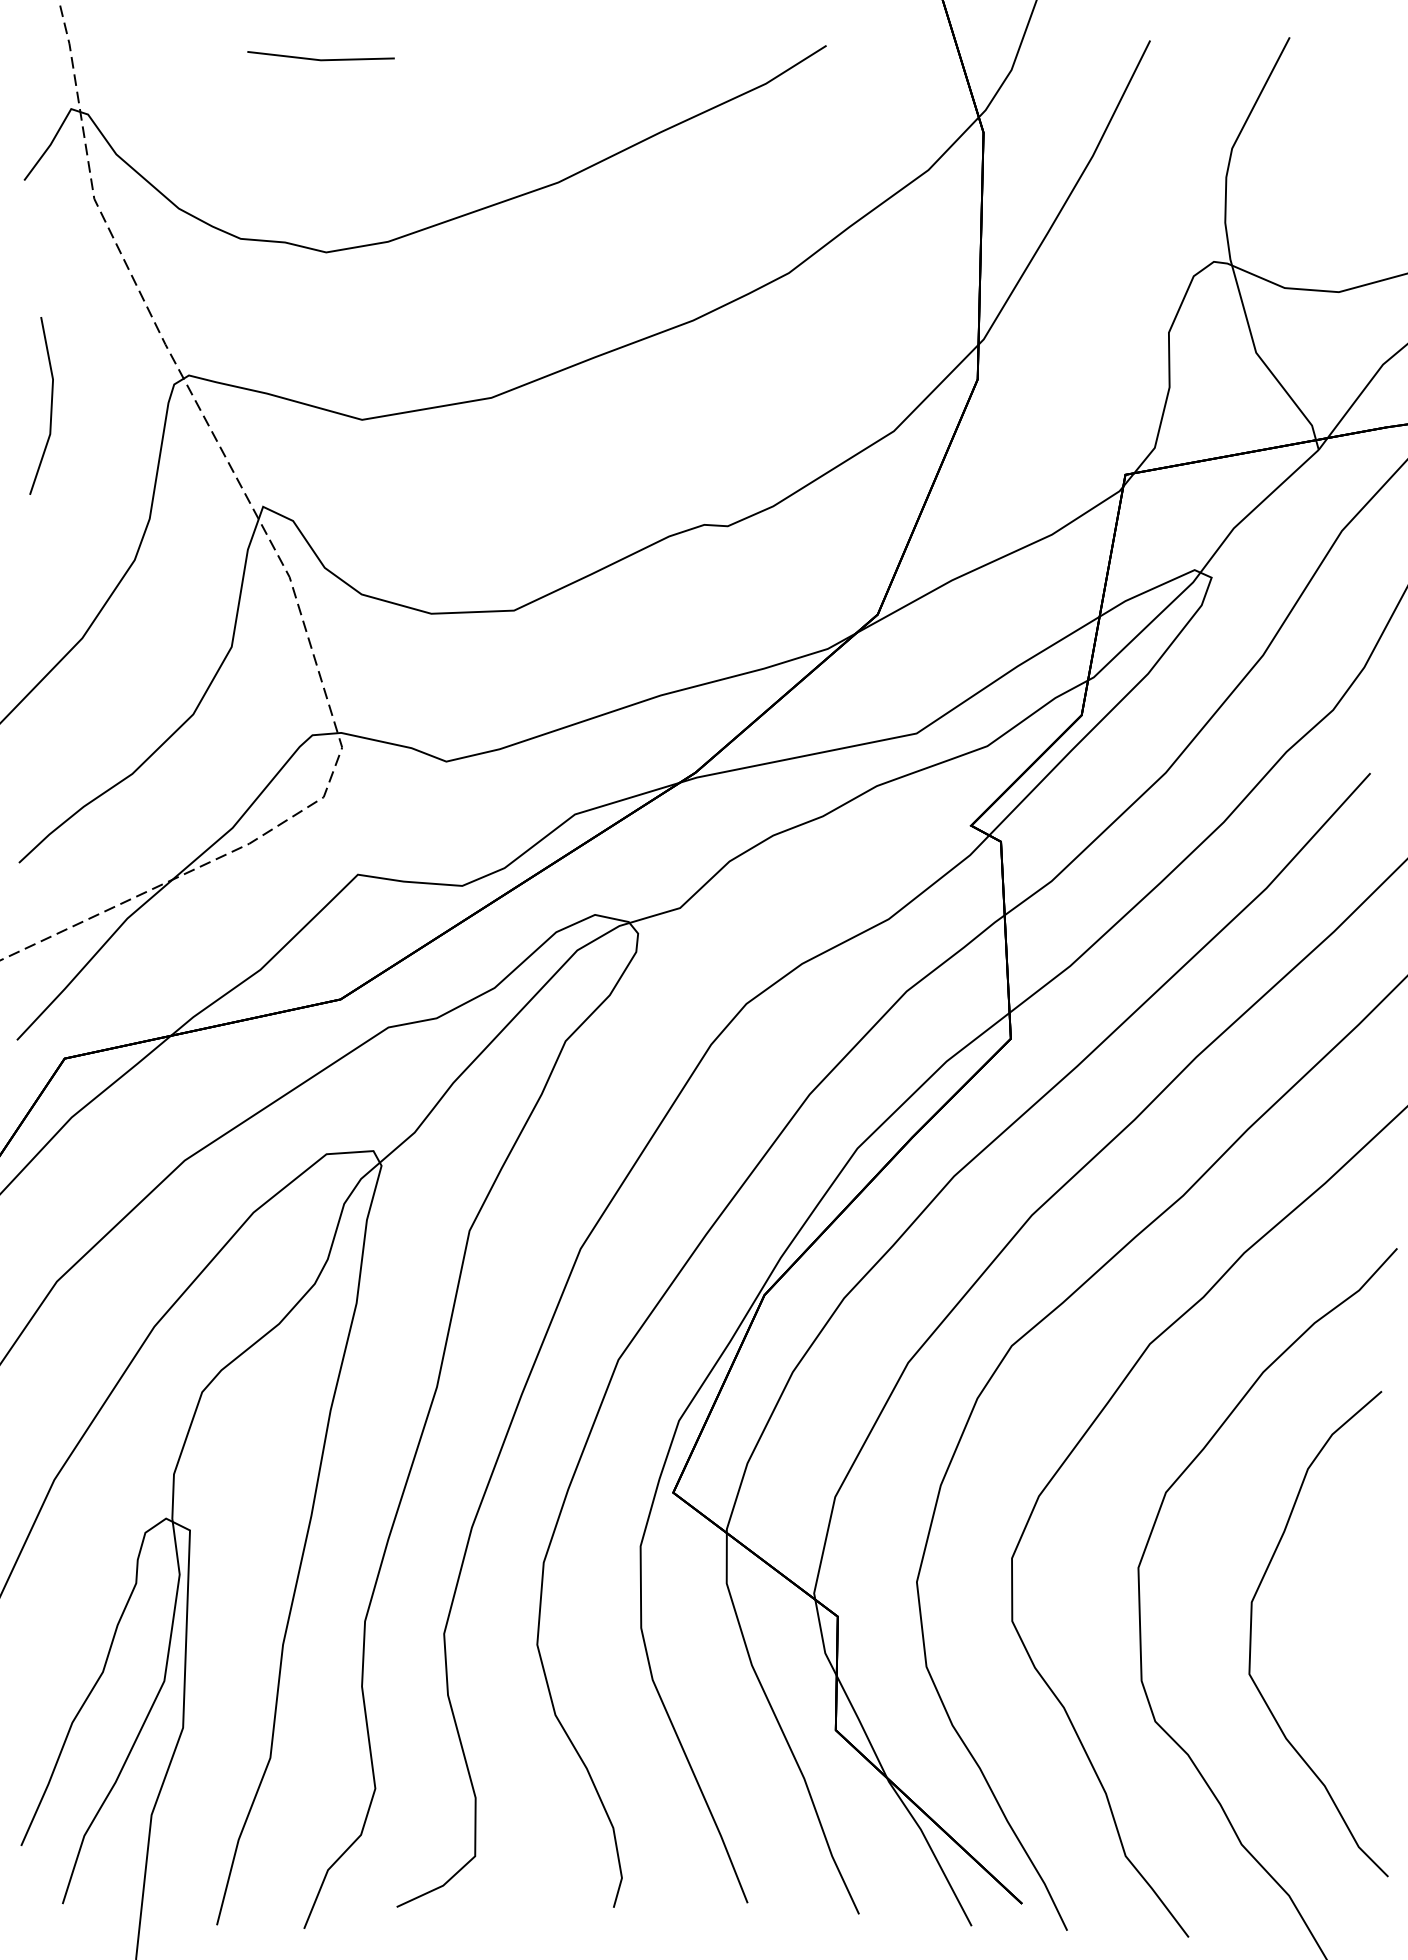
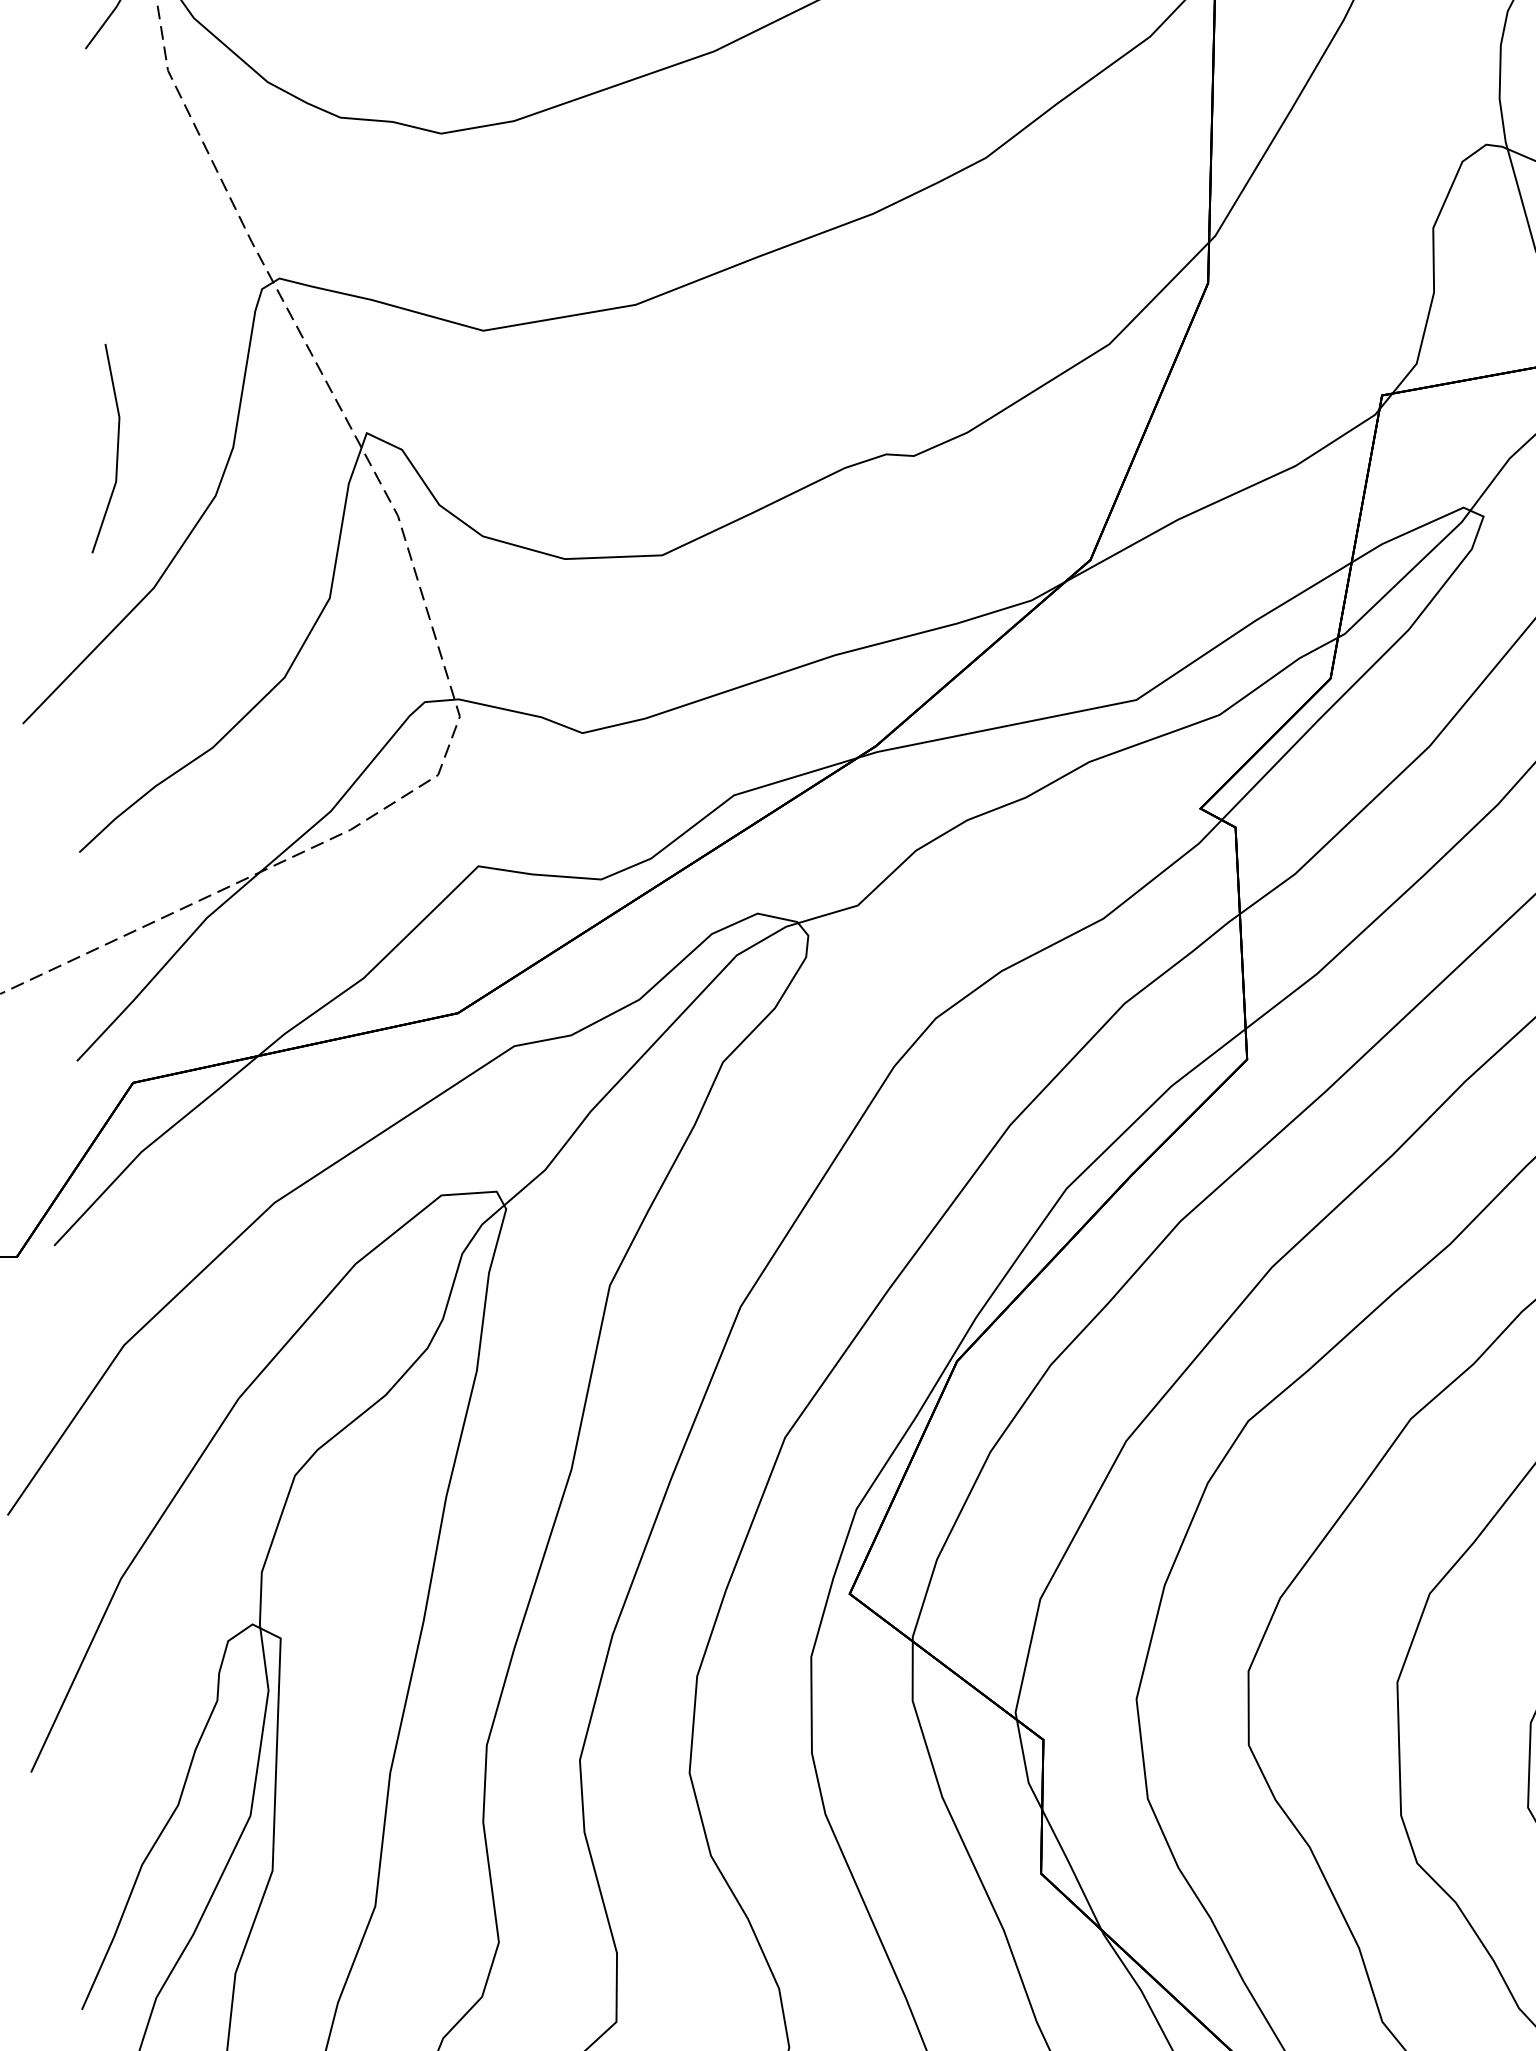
line: (50, 405) -> (116, 448), moved

